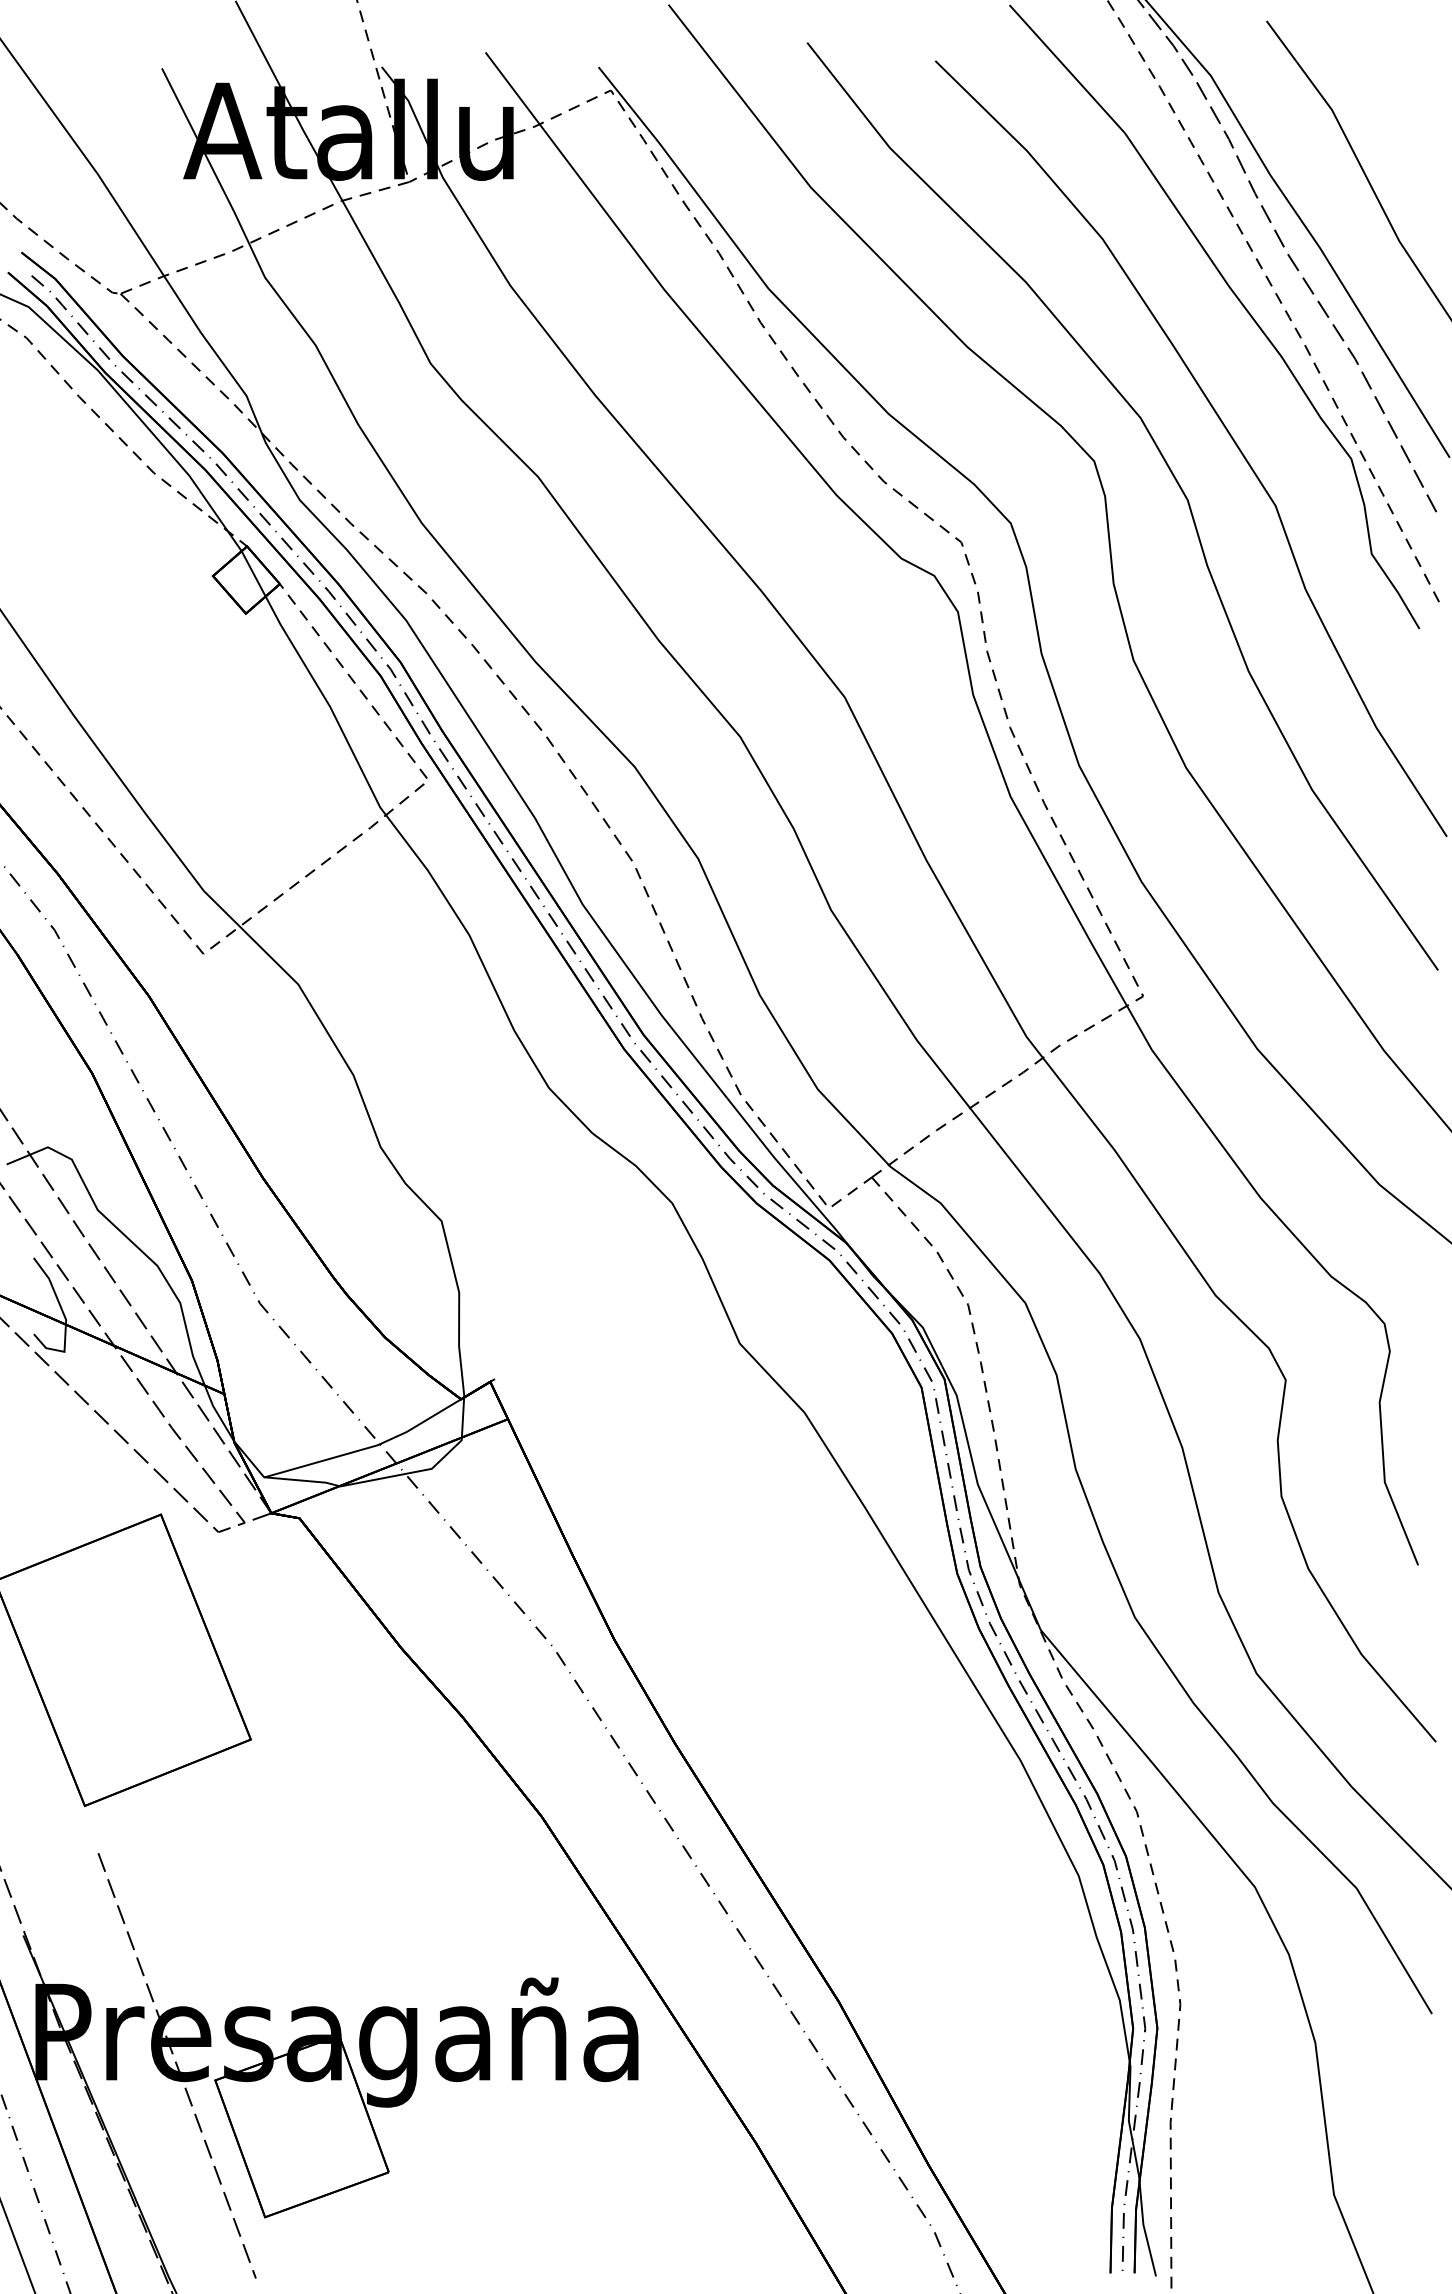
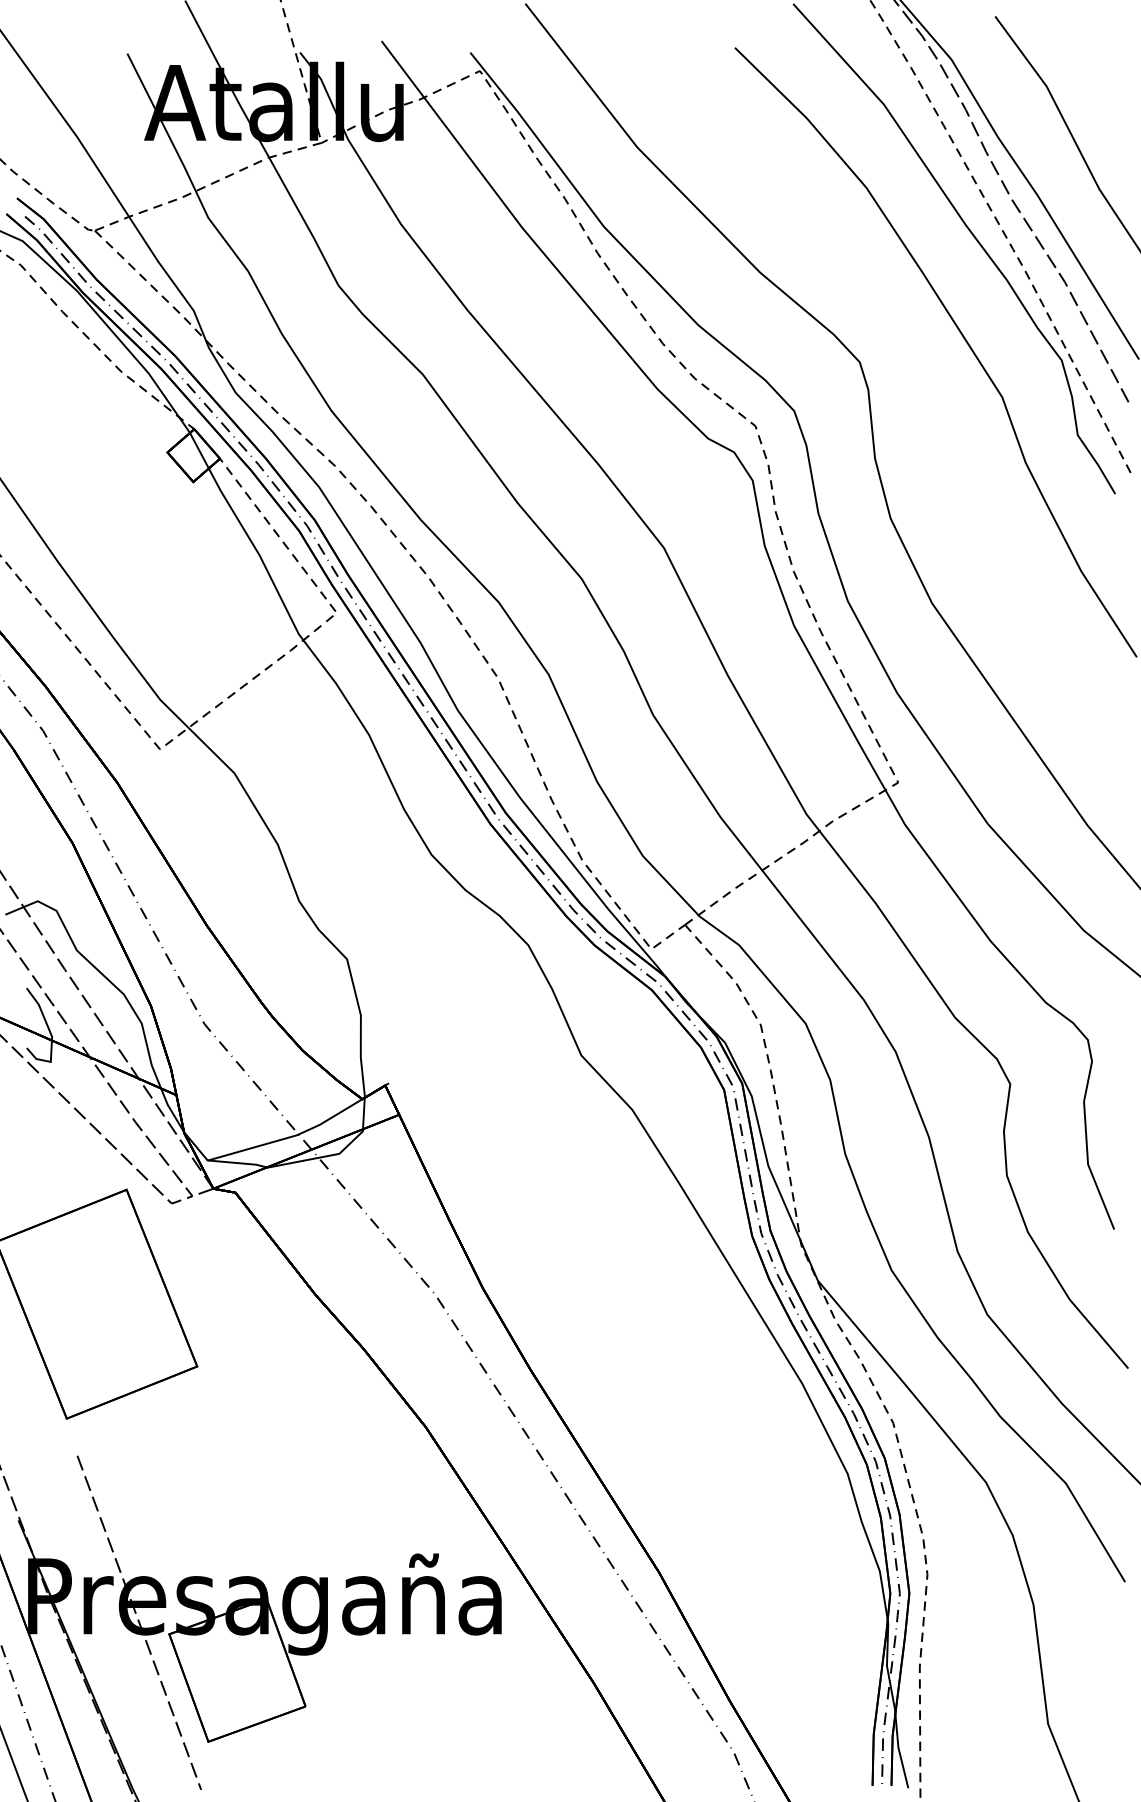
curve: (1174, 479) -> (922, 376), removed

